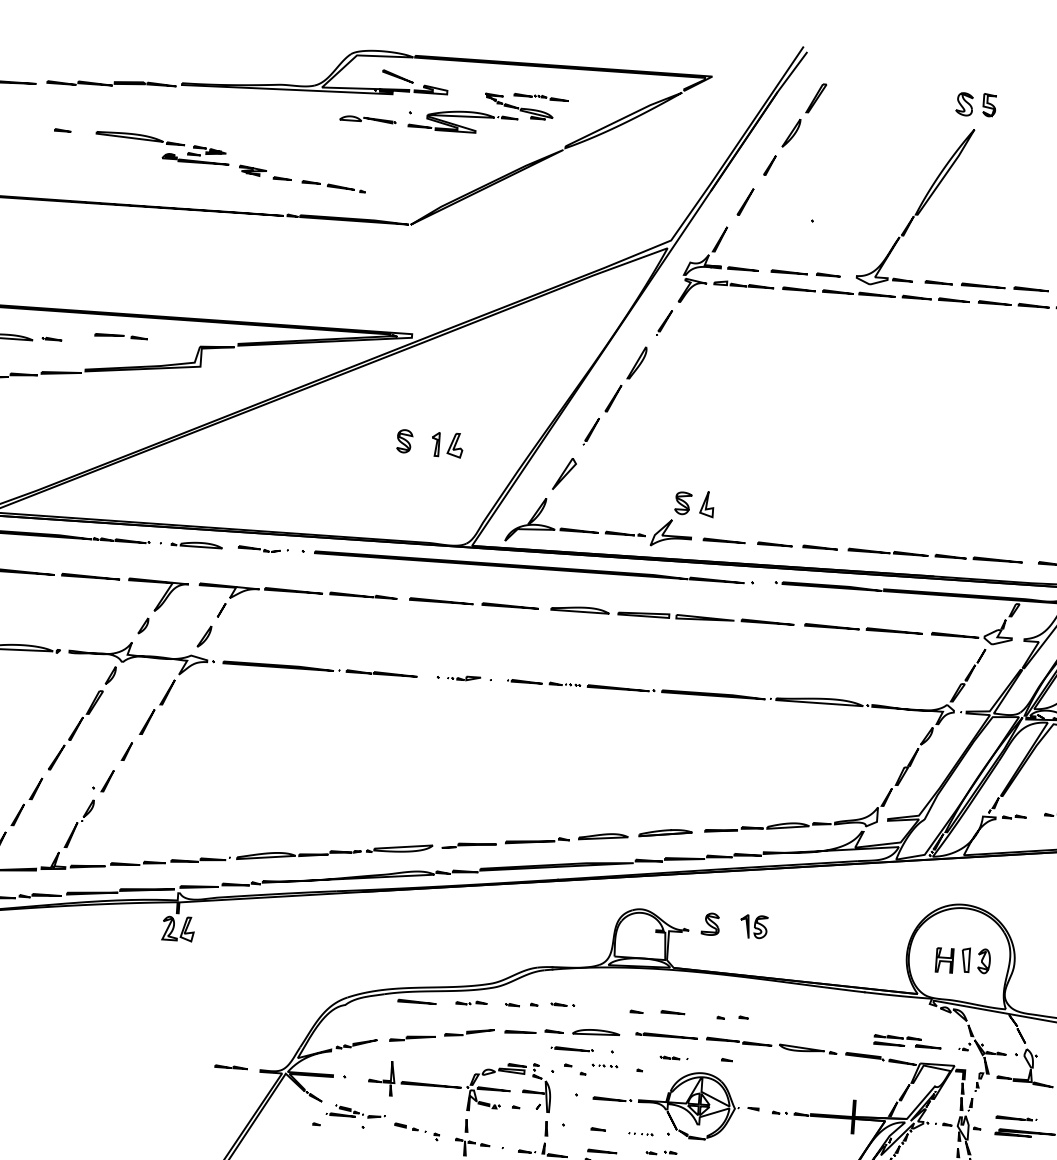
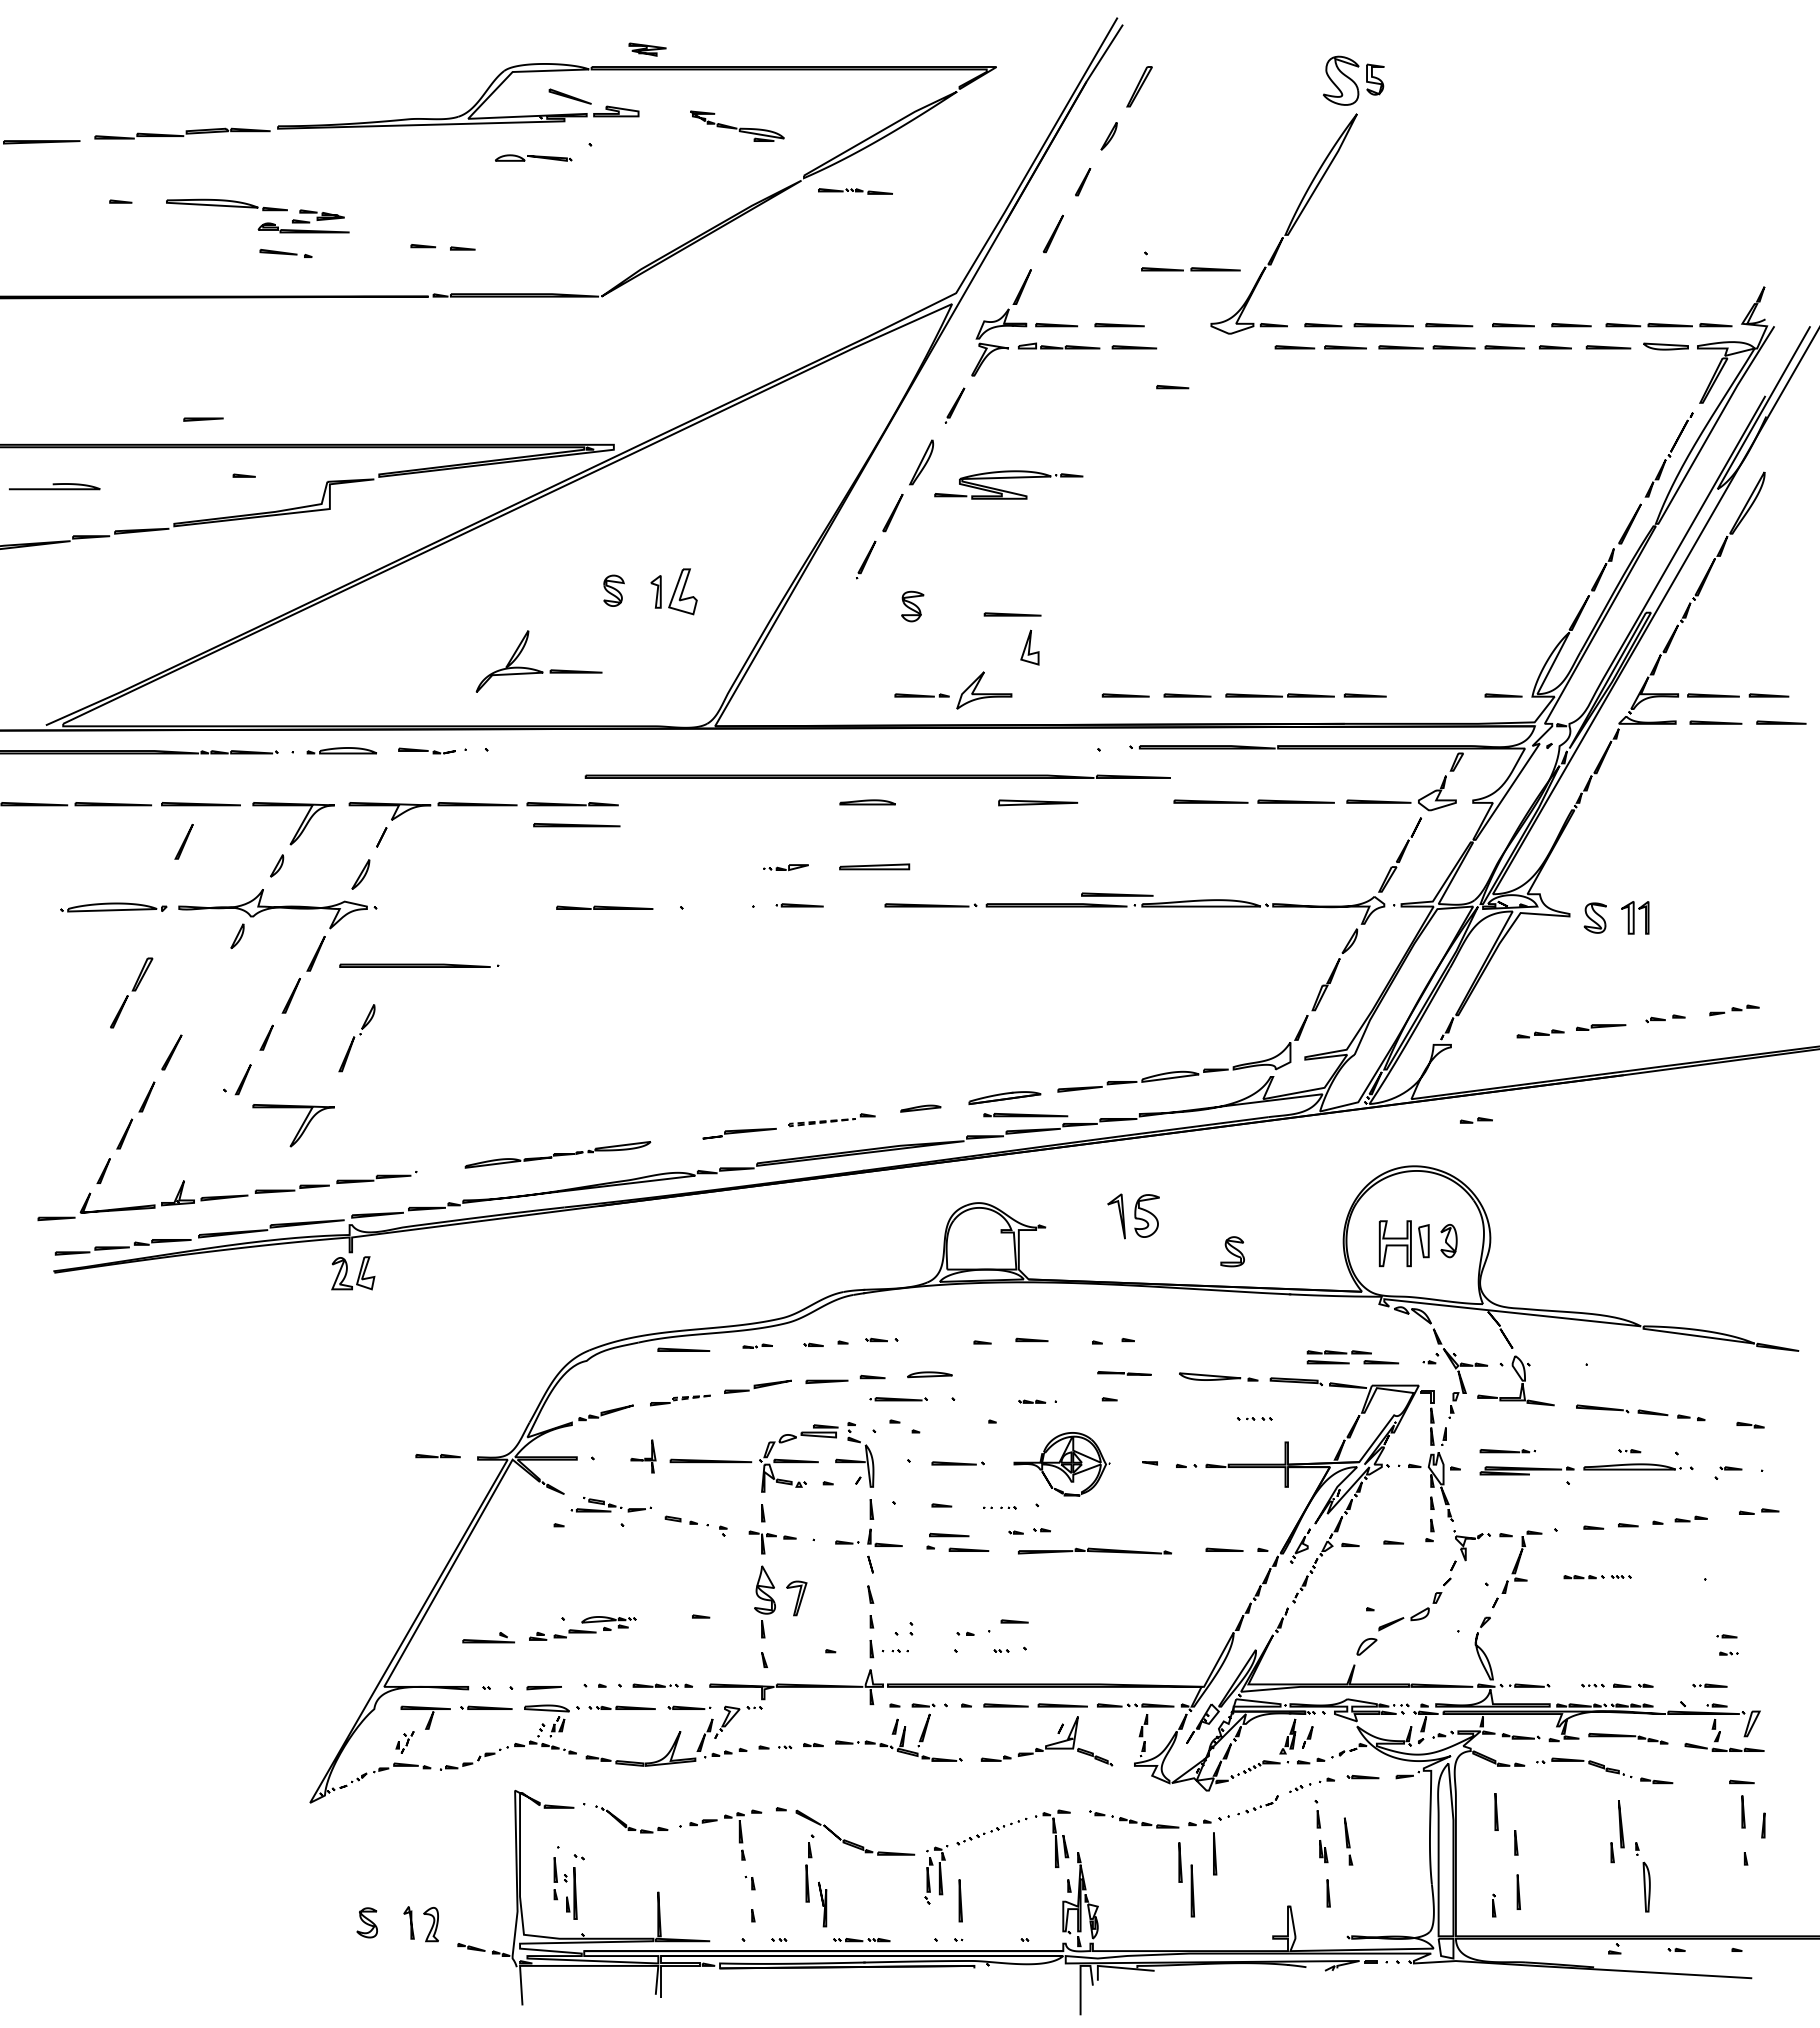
part: (541, 97) -> (855, 191), moved
part: (964, 104) -> (1340, 80), size x1.6
part: (462, 121) -> (1008, 484), moved
part: (790, 133) -> (1108, 136), size x0.7
part: (252, 170) -> (647, 49), moved
part: (346, 188) -> (285, 253), moved
line: (828, 275) -> (1172, 387), moved
line: (858, 293) -> (1190, 269), moved
line: (109, 335) -> (203, 419), moved
line: (51, 338) -> (125, 485), removed
part: (455, 445) -> (682, 591), size x1.4
part: (564, 473) -> (833, 619), removed
part: (683, 503) -> (912, 606), moved
part: (548, 526) -> (534, 668), moved
line: (724, 540) -> (1012, 614), moved
line: (997, 559) -> (1429, 695), removed
line: (529, 567) -> (877, 776), moved
line: (441, 601) -> (576, 825), moved
part: (76, 603) -> (183, 841), added
line: (510, 606) -> (772, 804), removed
part: (579, 609) -> (867, 802), size x0.7
part: (643, 614) -> (874, 866), moved
line: (767, 622) -> (1117, 894), moved
part: (281, 666) -> (419, 965), moved
part: (463, 678) -> (785, 867), moved
part: (565, 684) -> (854, 905), removed
part: (85, 715) -> (131, 992), moved
part: (1014, 817) -> (1476, 1120), moved
part: (146, 819) -> (299, 1128), added
part: (79, 823) -> (356, 1038), moved
part: (603, 836) -> (920, 1108), size x0.6
line: (553, 841) -> (853, 1119), solid -> dashed
part: (334, 852) -> (557, 1154), size x0.7
part: (710, 924) -> (1232, 1251), moved
part: (753, 926) -> (1133, 1215), size x1.4
part: (944, 960) -> (1395, 1243), size x1.4
part: (471, 1002) -> (757, 1345), size x0.7
part: (596, 1032) -> (929, 1374), size x0.7
line: (435, 1036) -> (711, 1395), solid -> dashed
line: (666, 1036) -> (1025, 1115), moved
part: (739, 1041) -> (1124, 1373), size x0.6
part: (604, 1065) -> (1254, 1418), moved
part: (382, 1078) -> (643, 1456), size x0.7
part: (688, 1104) -> (1061, 1463), size x0.7

